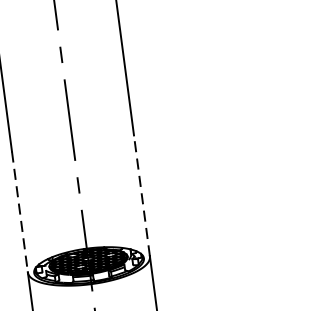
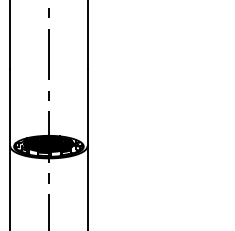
line: (141, 195) -> (87, 107), dashed -> solid
line: (20, 213) -> (10, 108), dashed -> solid

